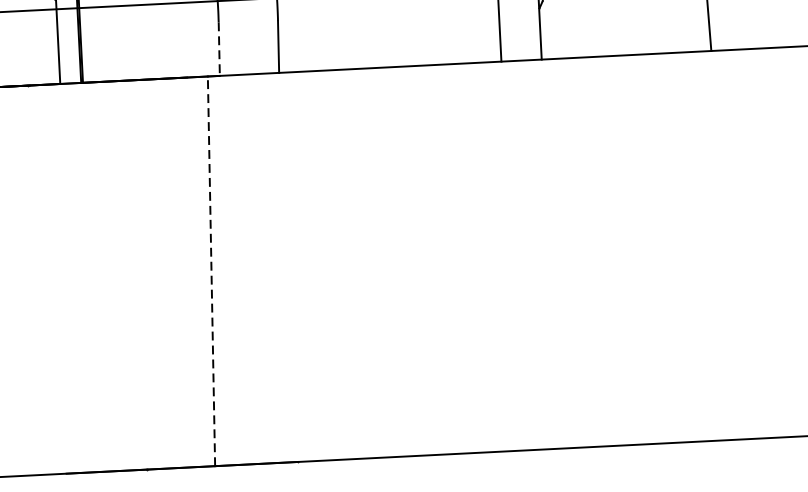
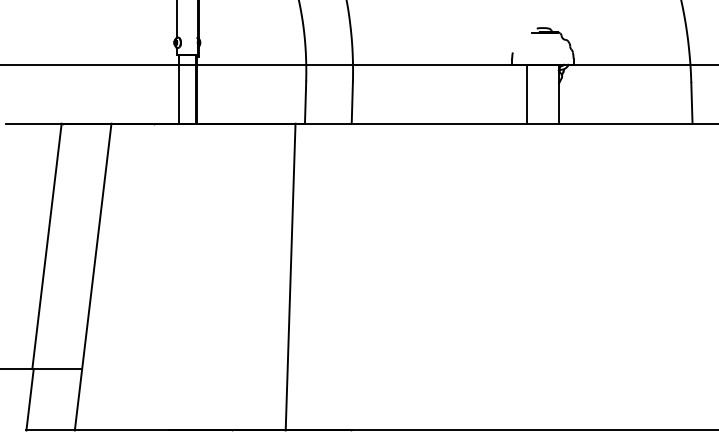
line: (219, 50) -> (305, 103), dashed -> solid
line: (211, 270) -> (290, 276), dashed -> solid

